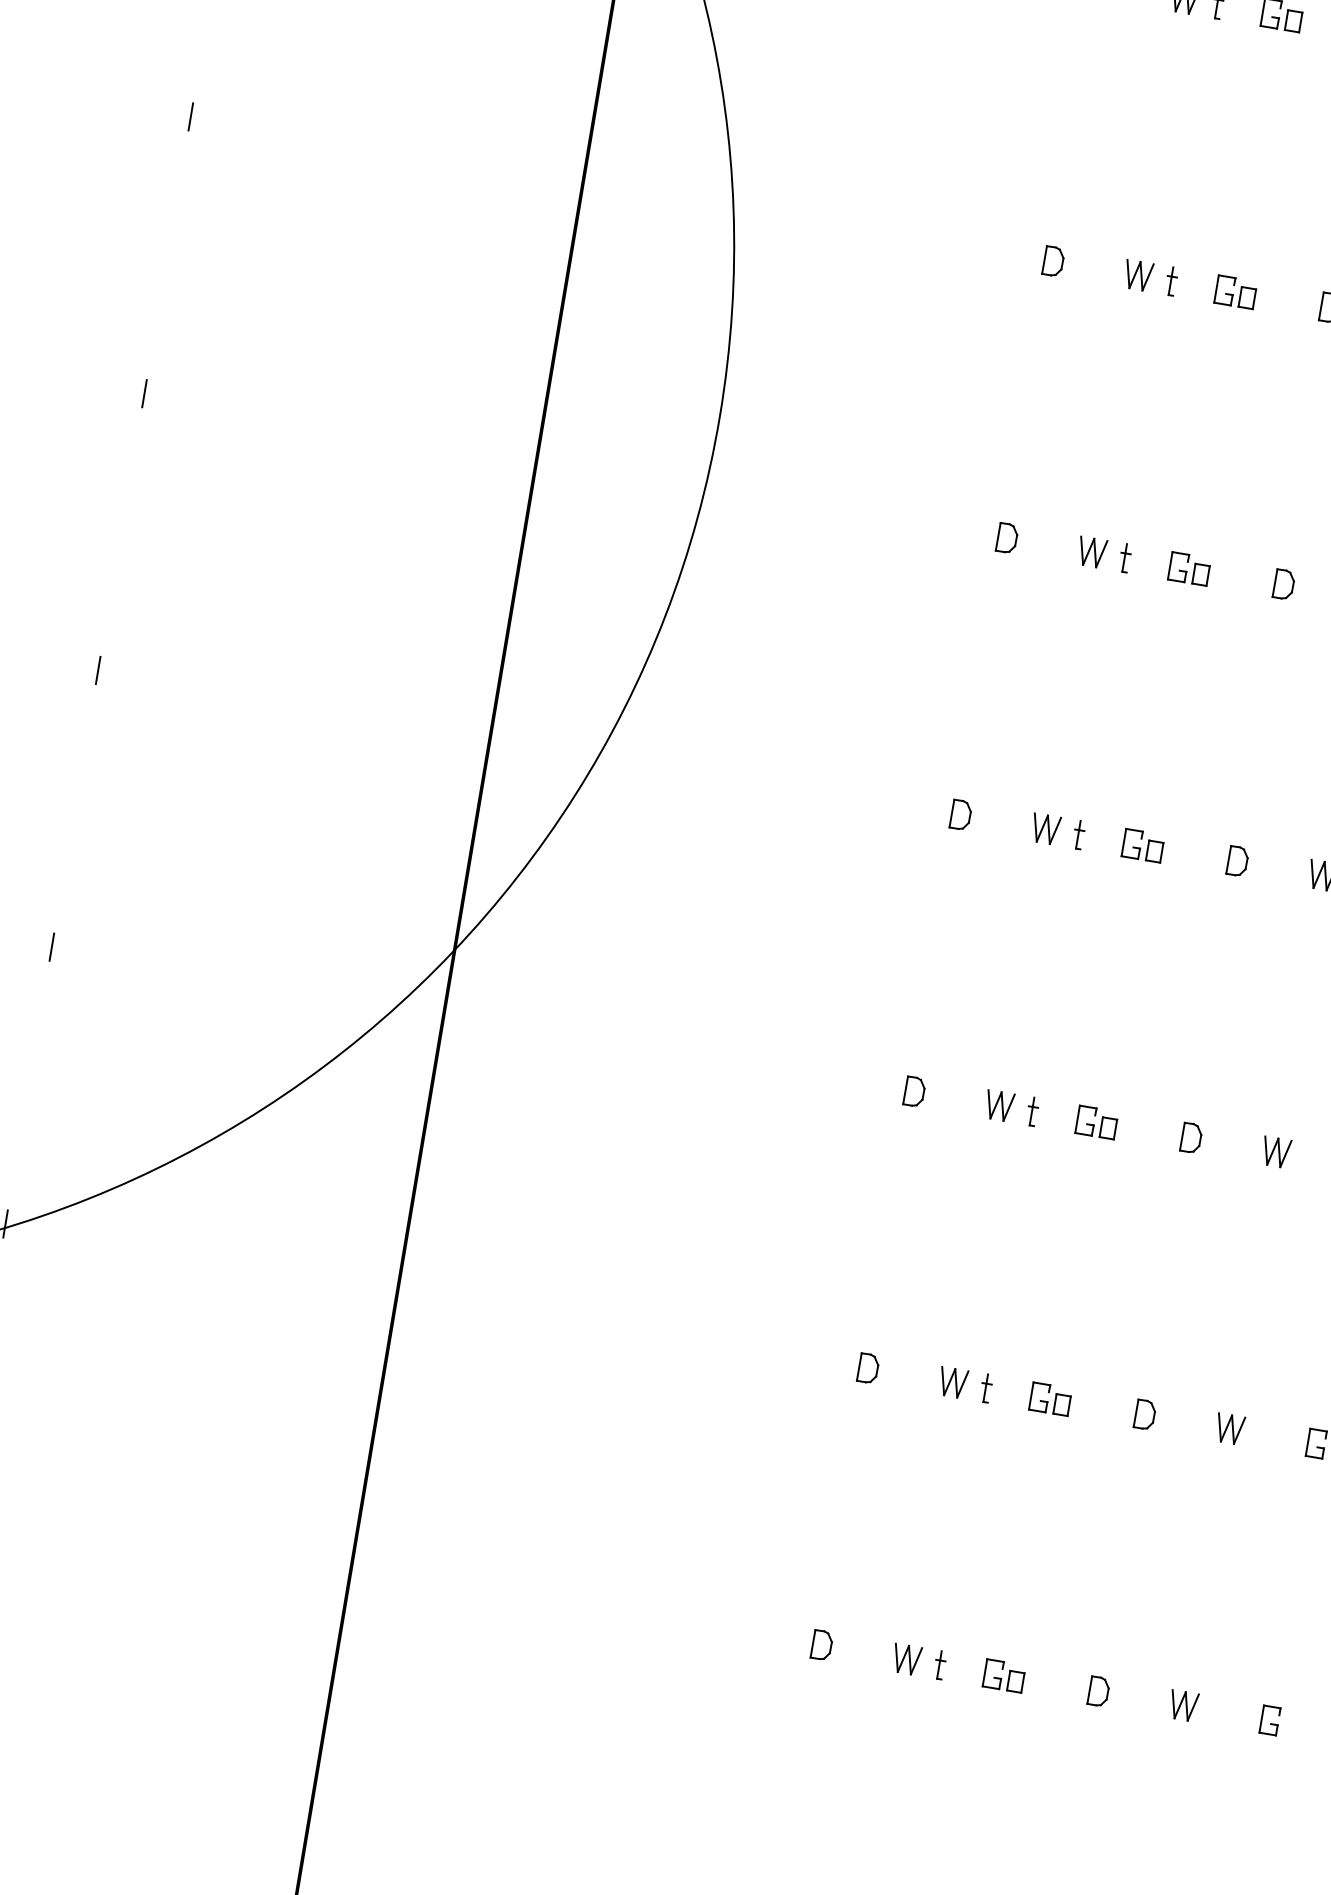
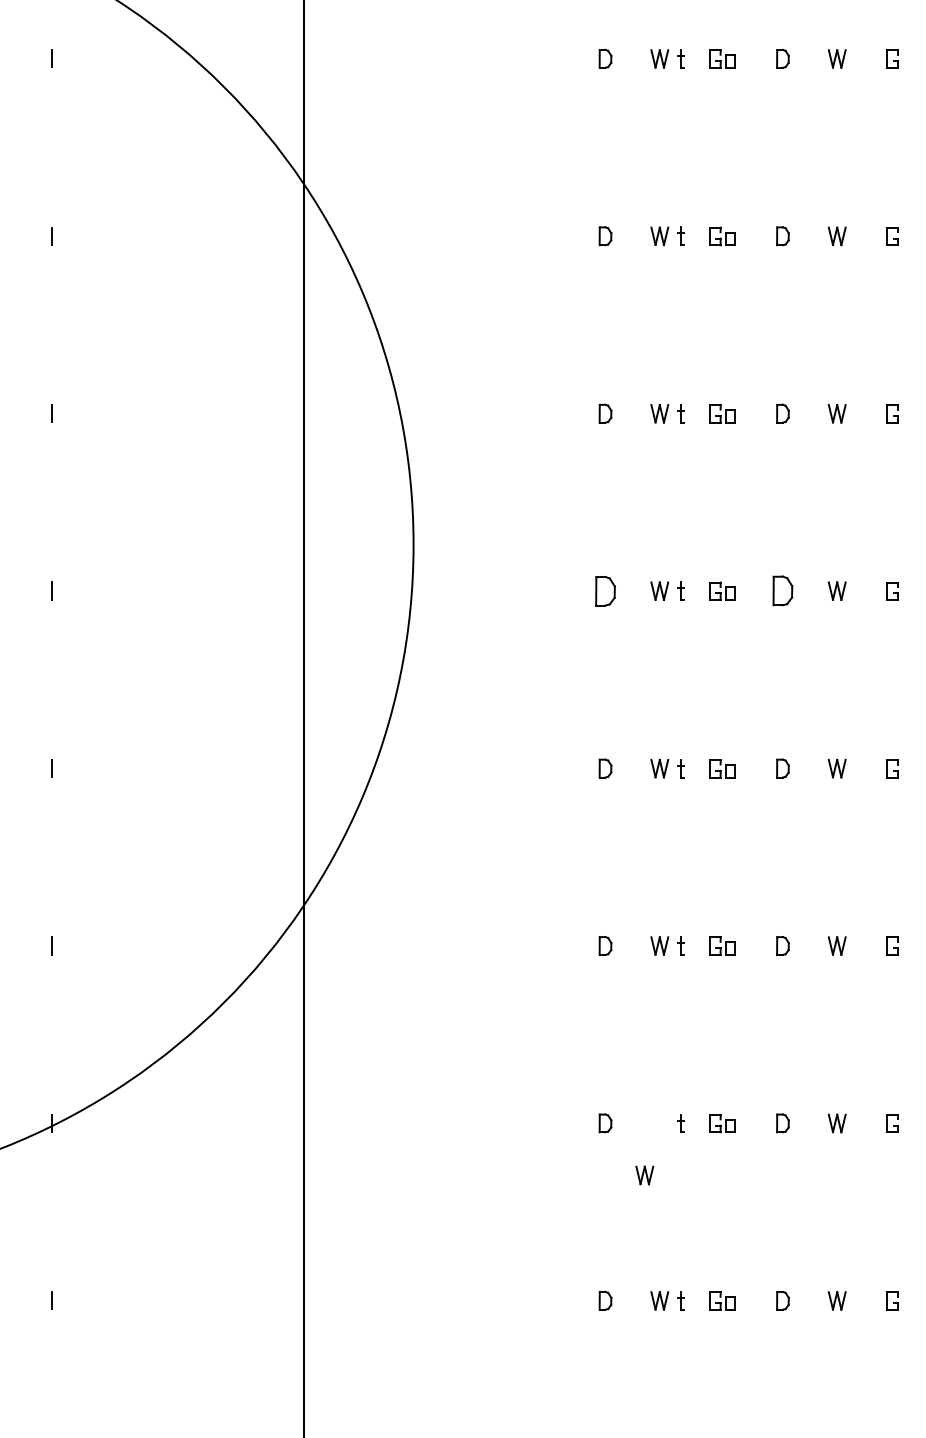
part: (1007, 537) -> (605, 590), size x1.6
part: (1283, 584) -> (782, 591), size x1.6
part: (952, 1382) -> (644, 1175), moved

